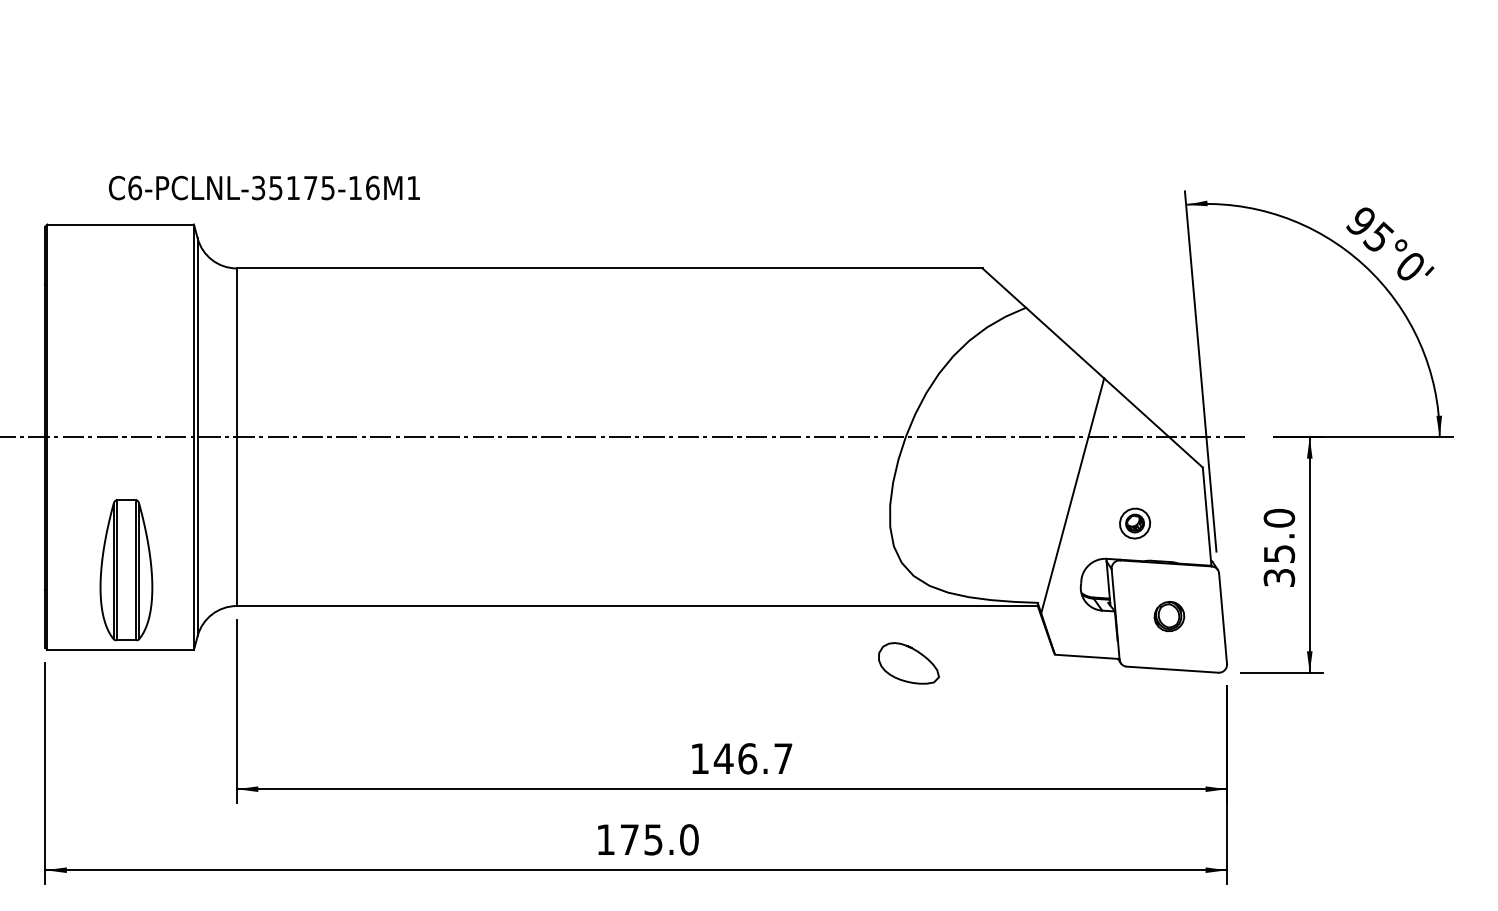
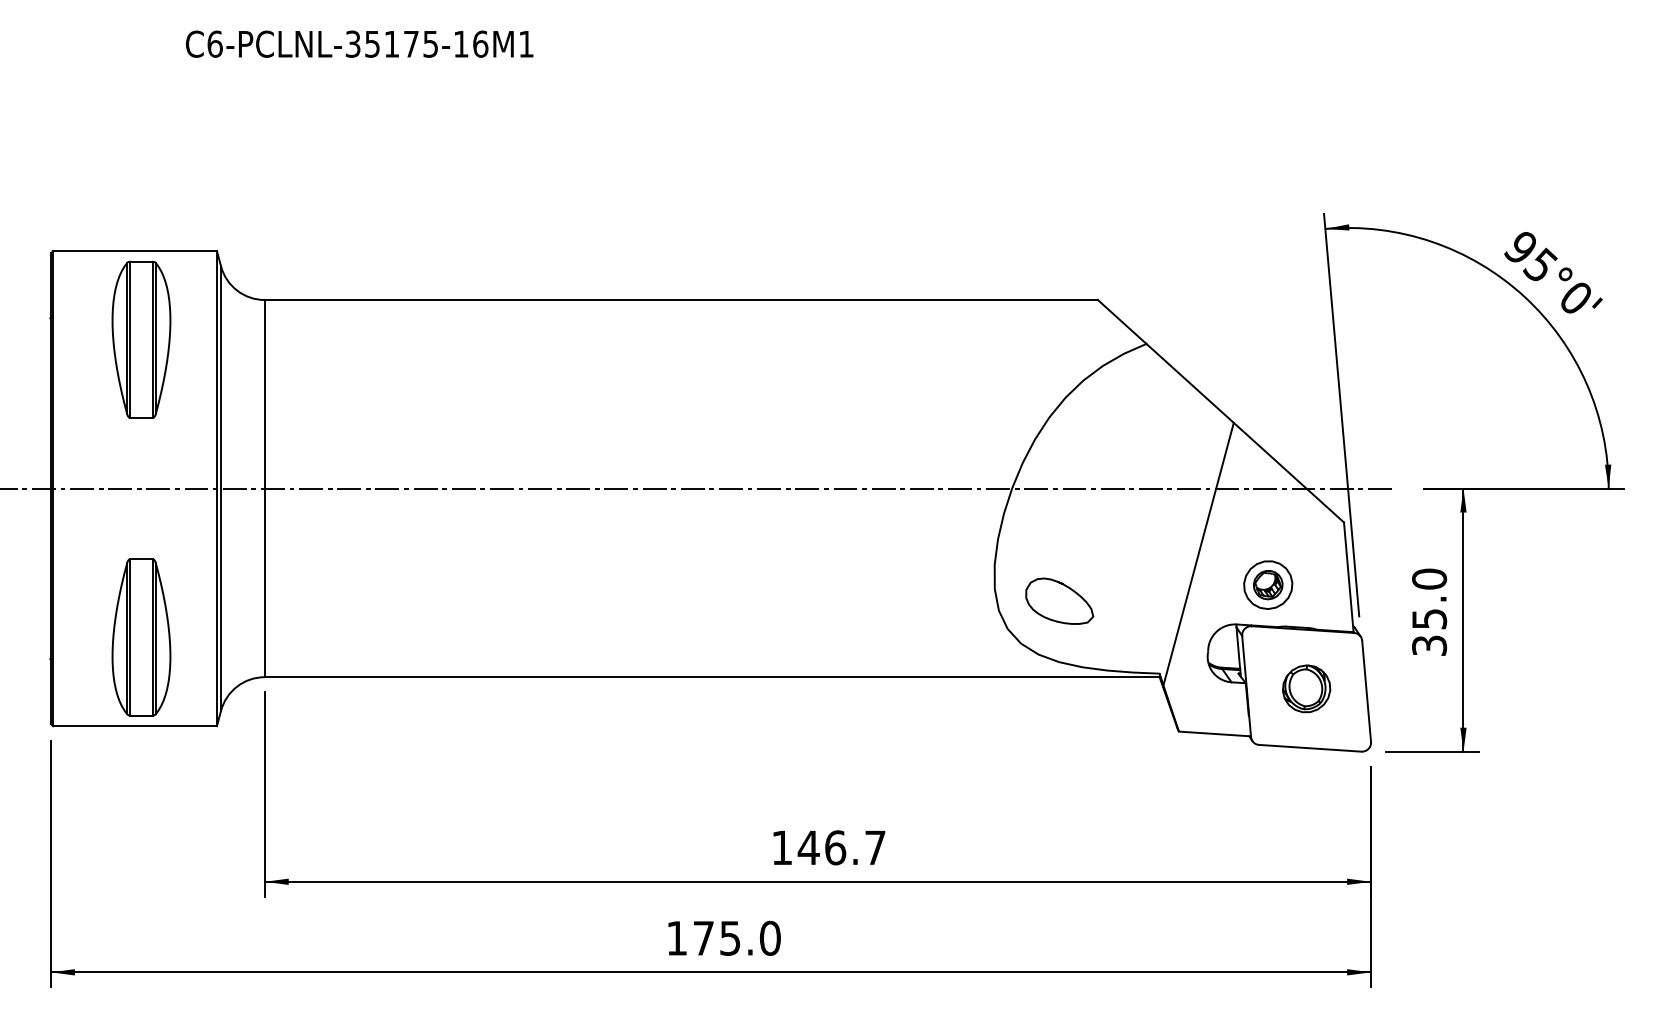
text: (264, 187) -> (359, 43), moved
part: (126, 303) -> (141, 339), added
part: (1135, 523) -> (1268, 584), size x1.43
part: (1169, 616) -> (1306, 688), size x1.43
curve: (915, 651) -> (1066, 587), moved

